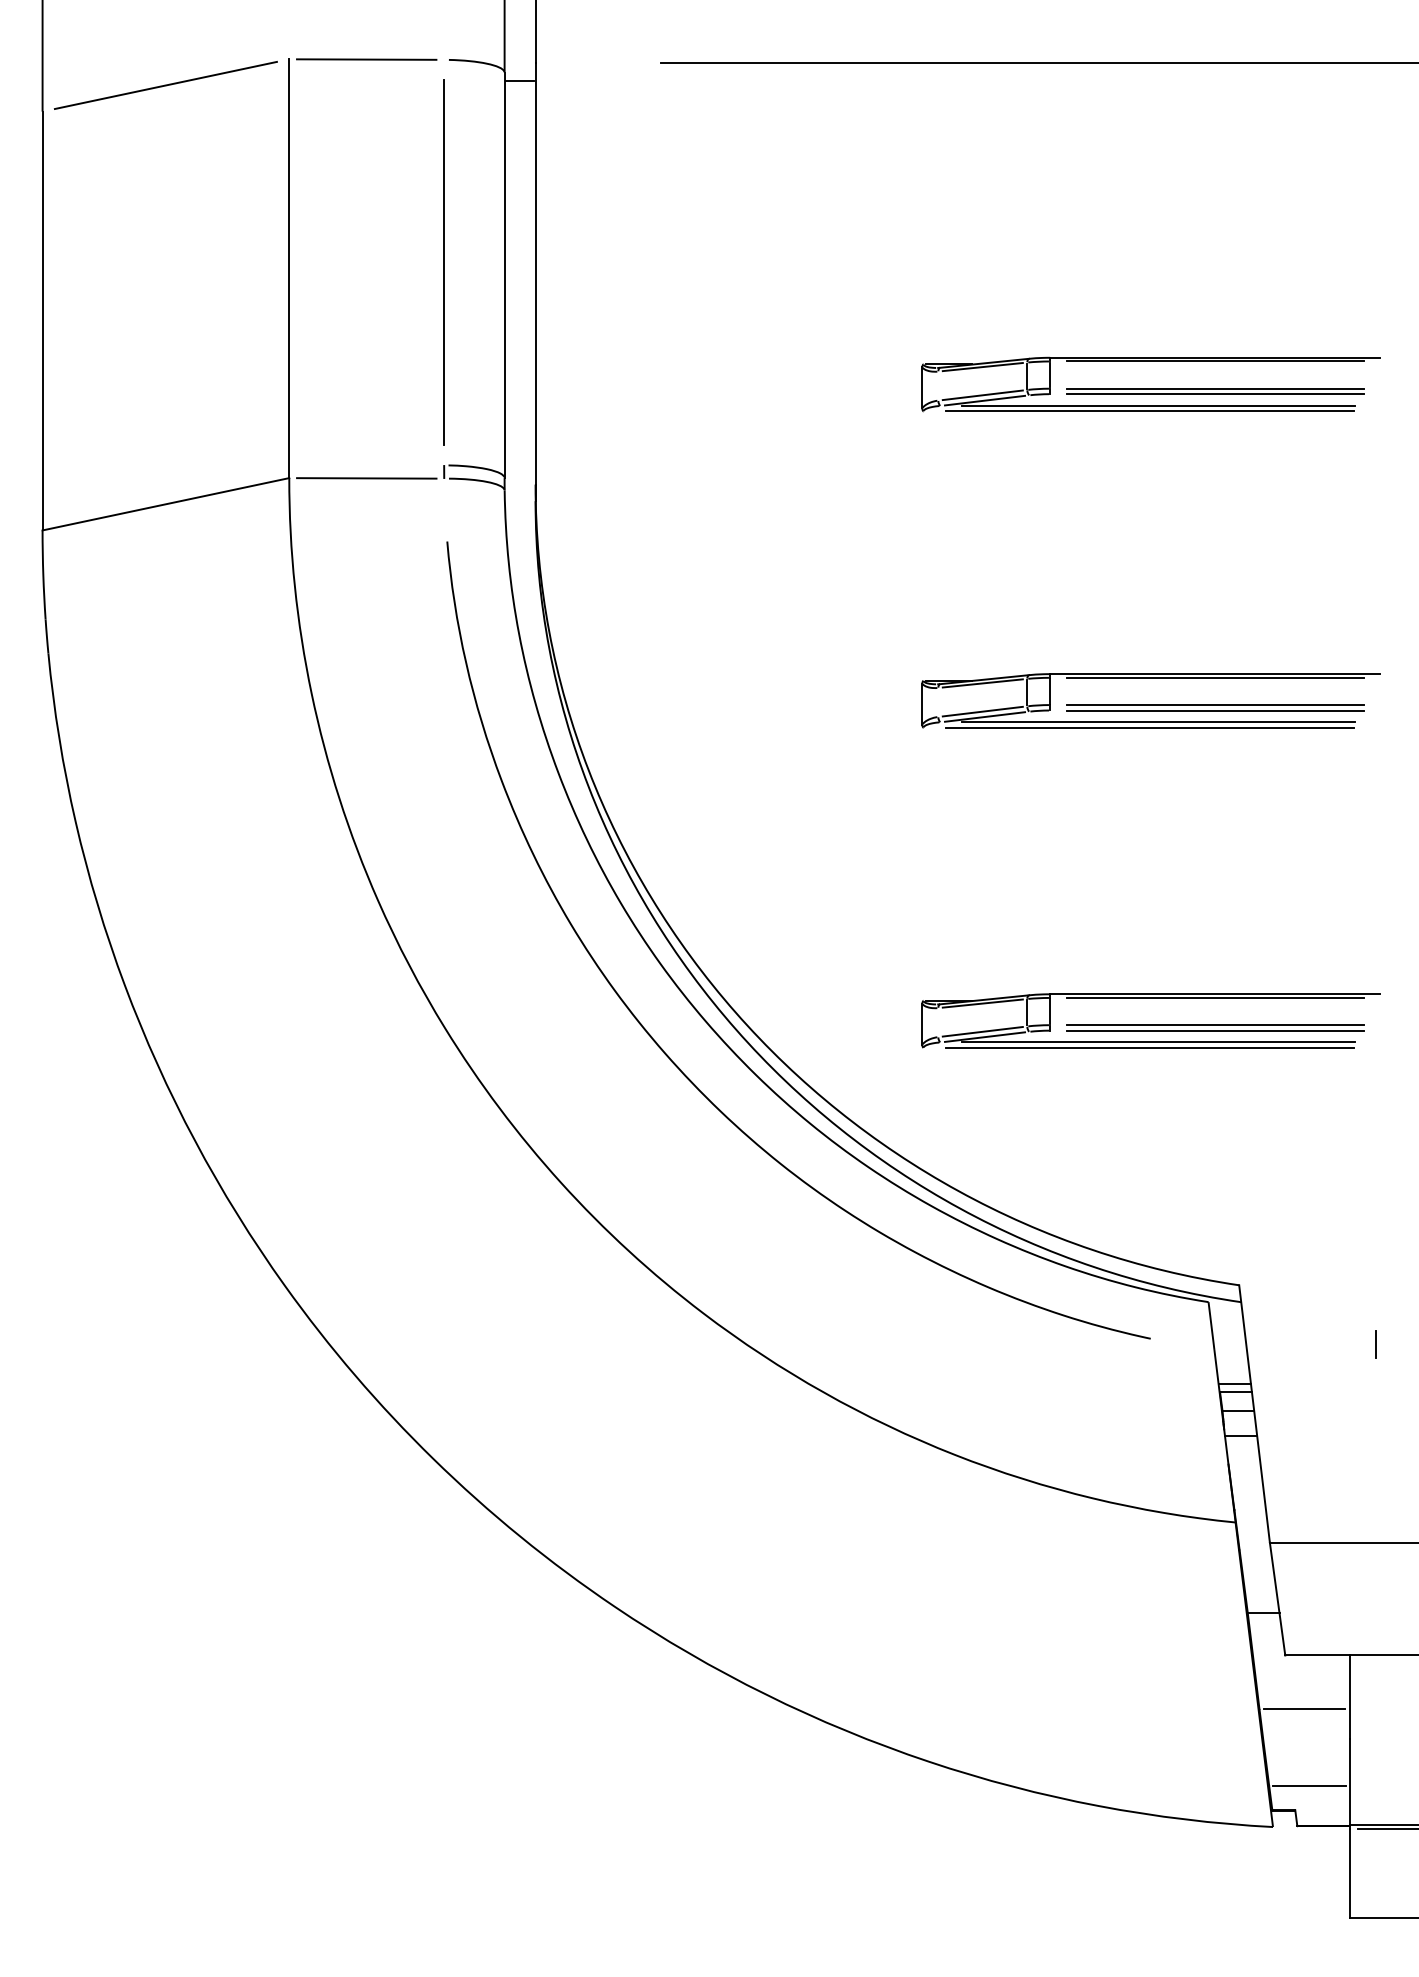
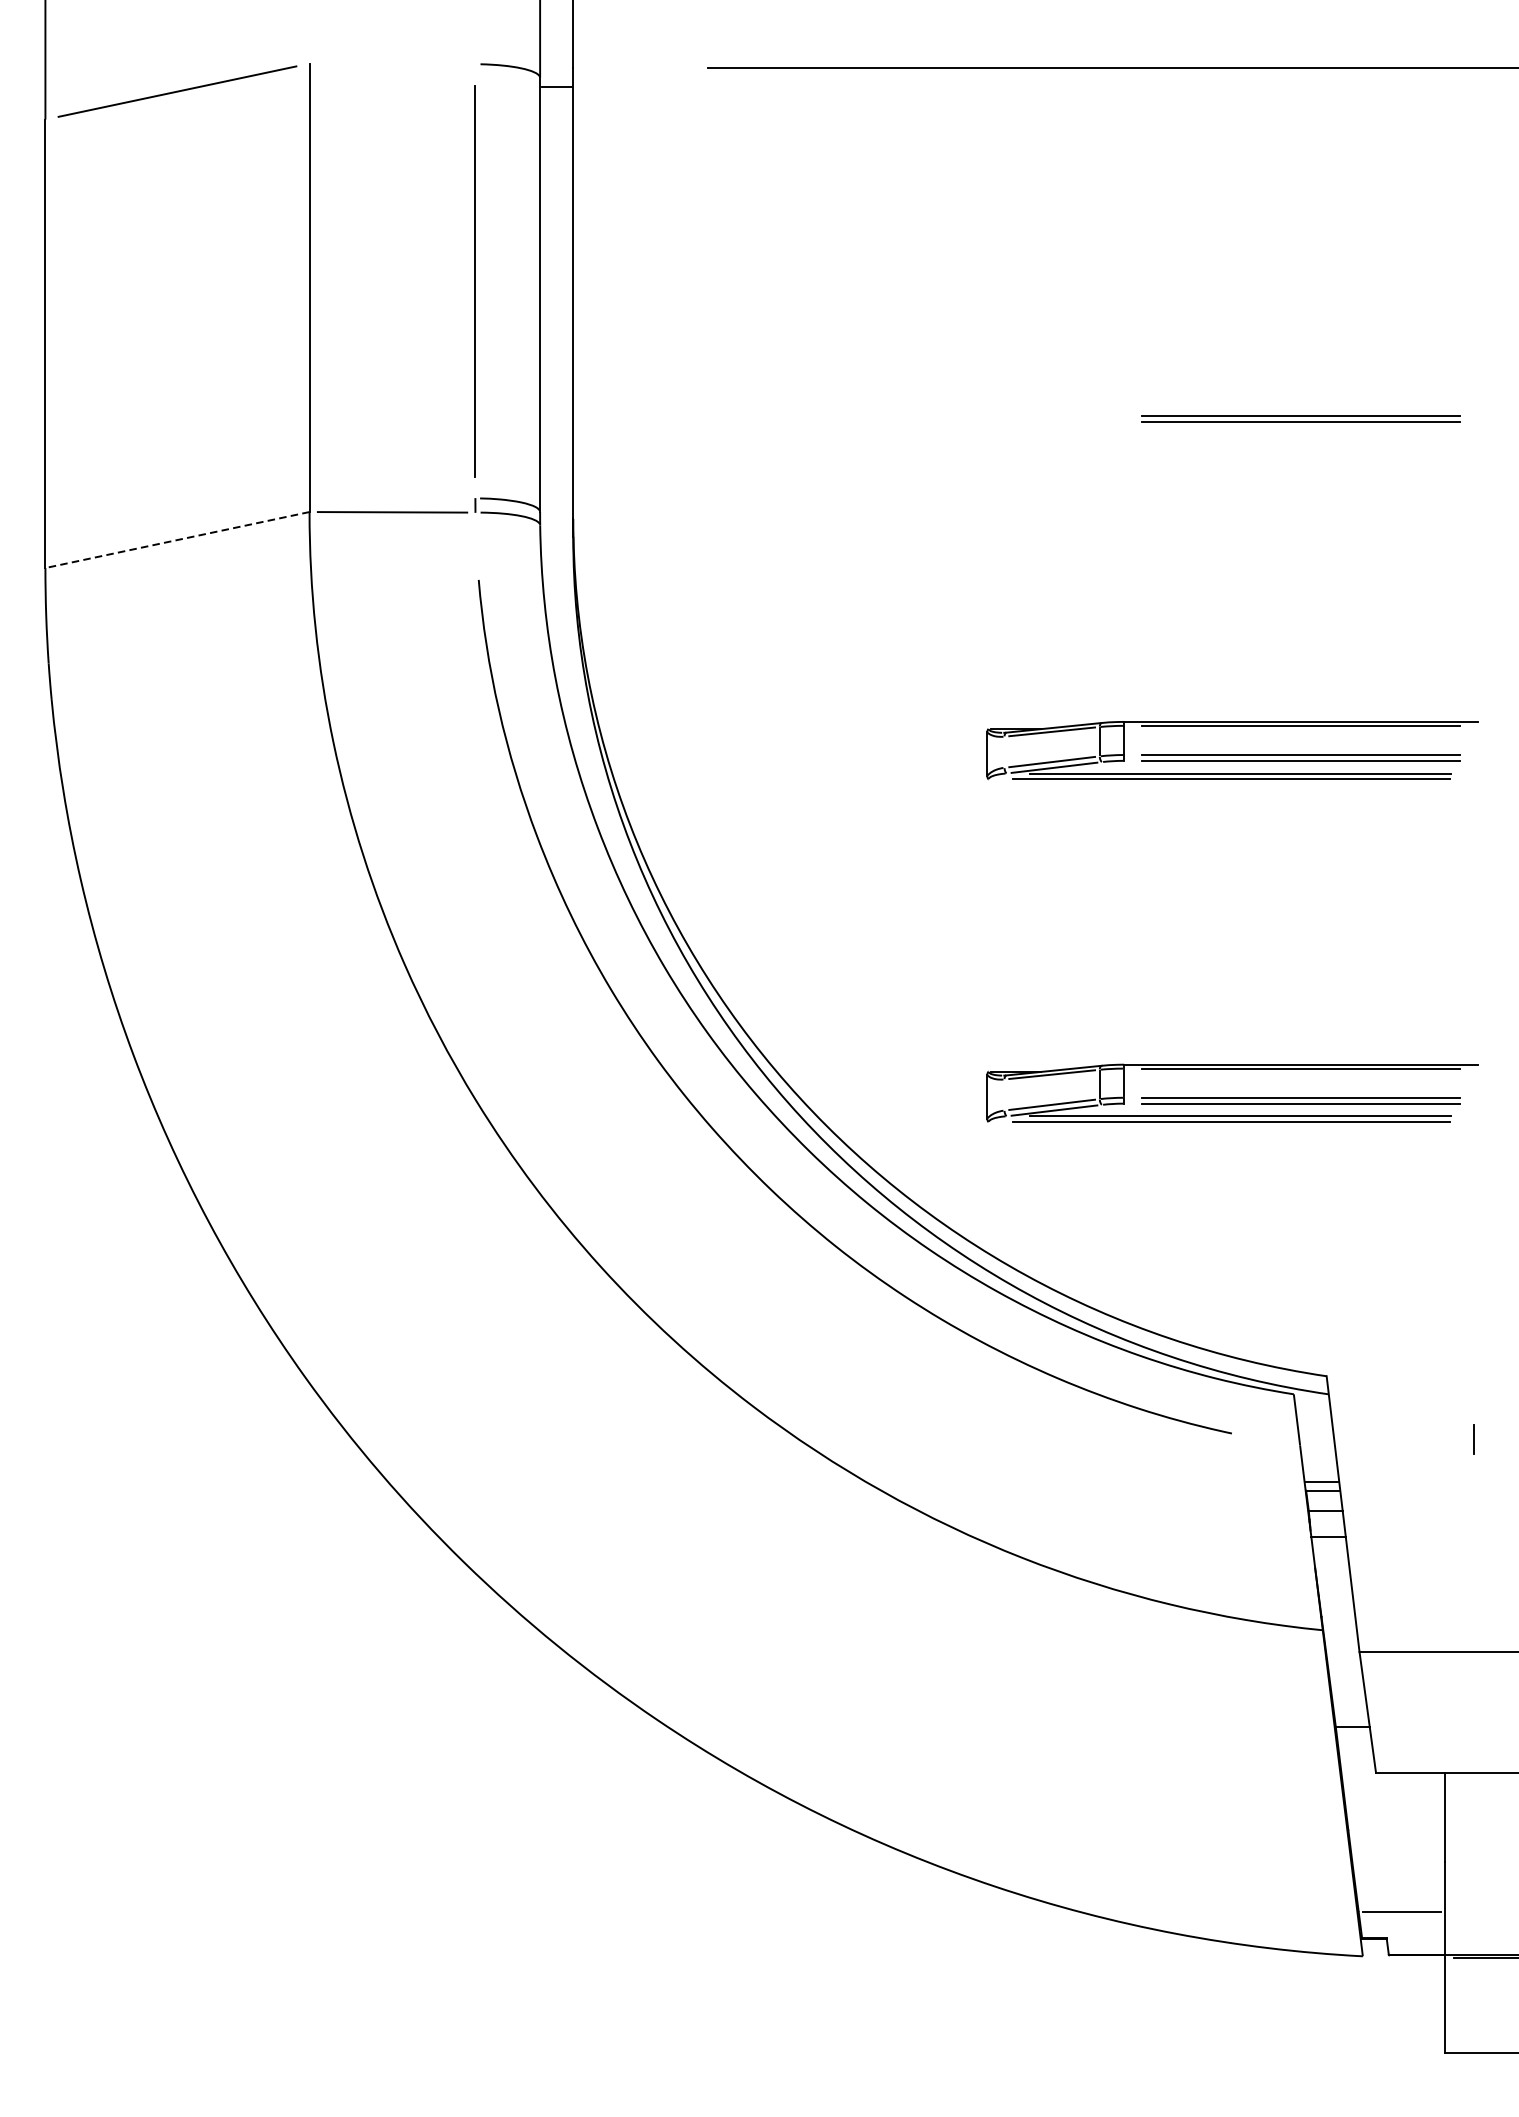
line: (366, 59) -> (392, 63), removed
part: (1150, 405) -> (1231, 434), removed
line: (165, 504) -> (177, 540), solid -> dashed
line: (1304, 1709) -> (1396, 1830), removed

